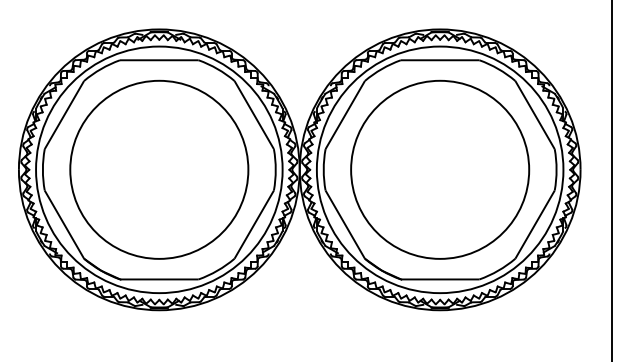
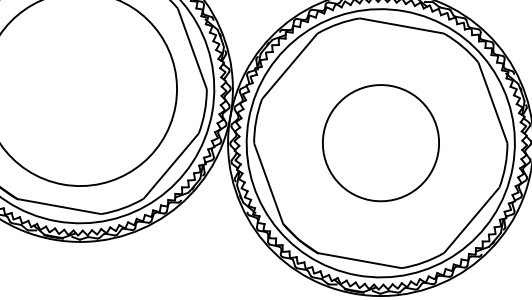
circle: (440, 169) -> (381, 142), size x0.6

